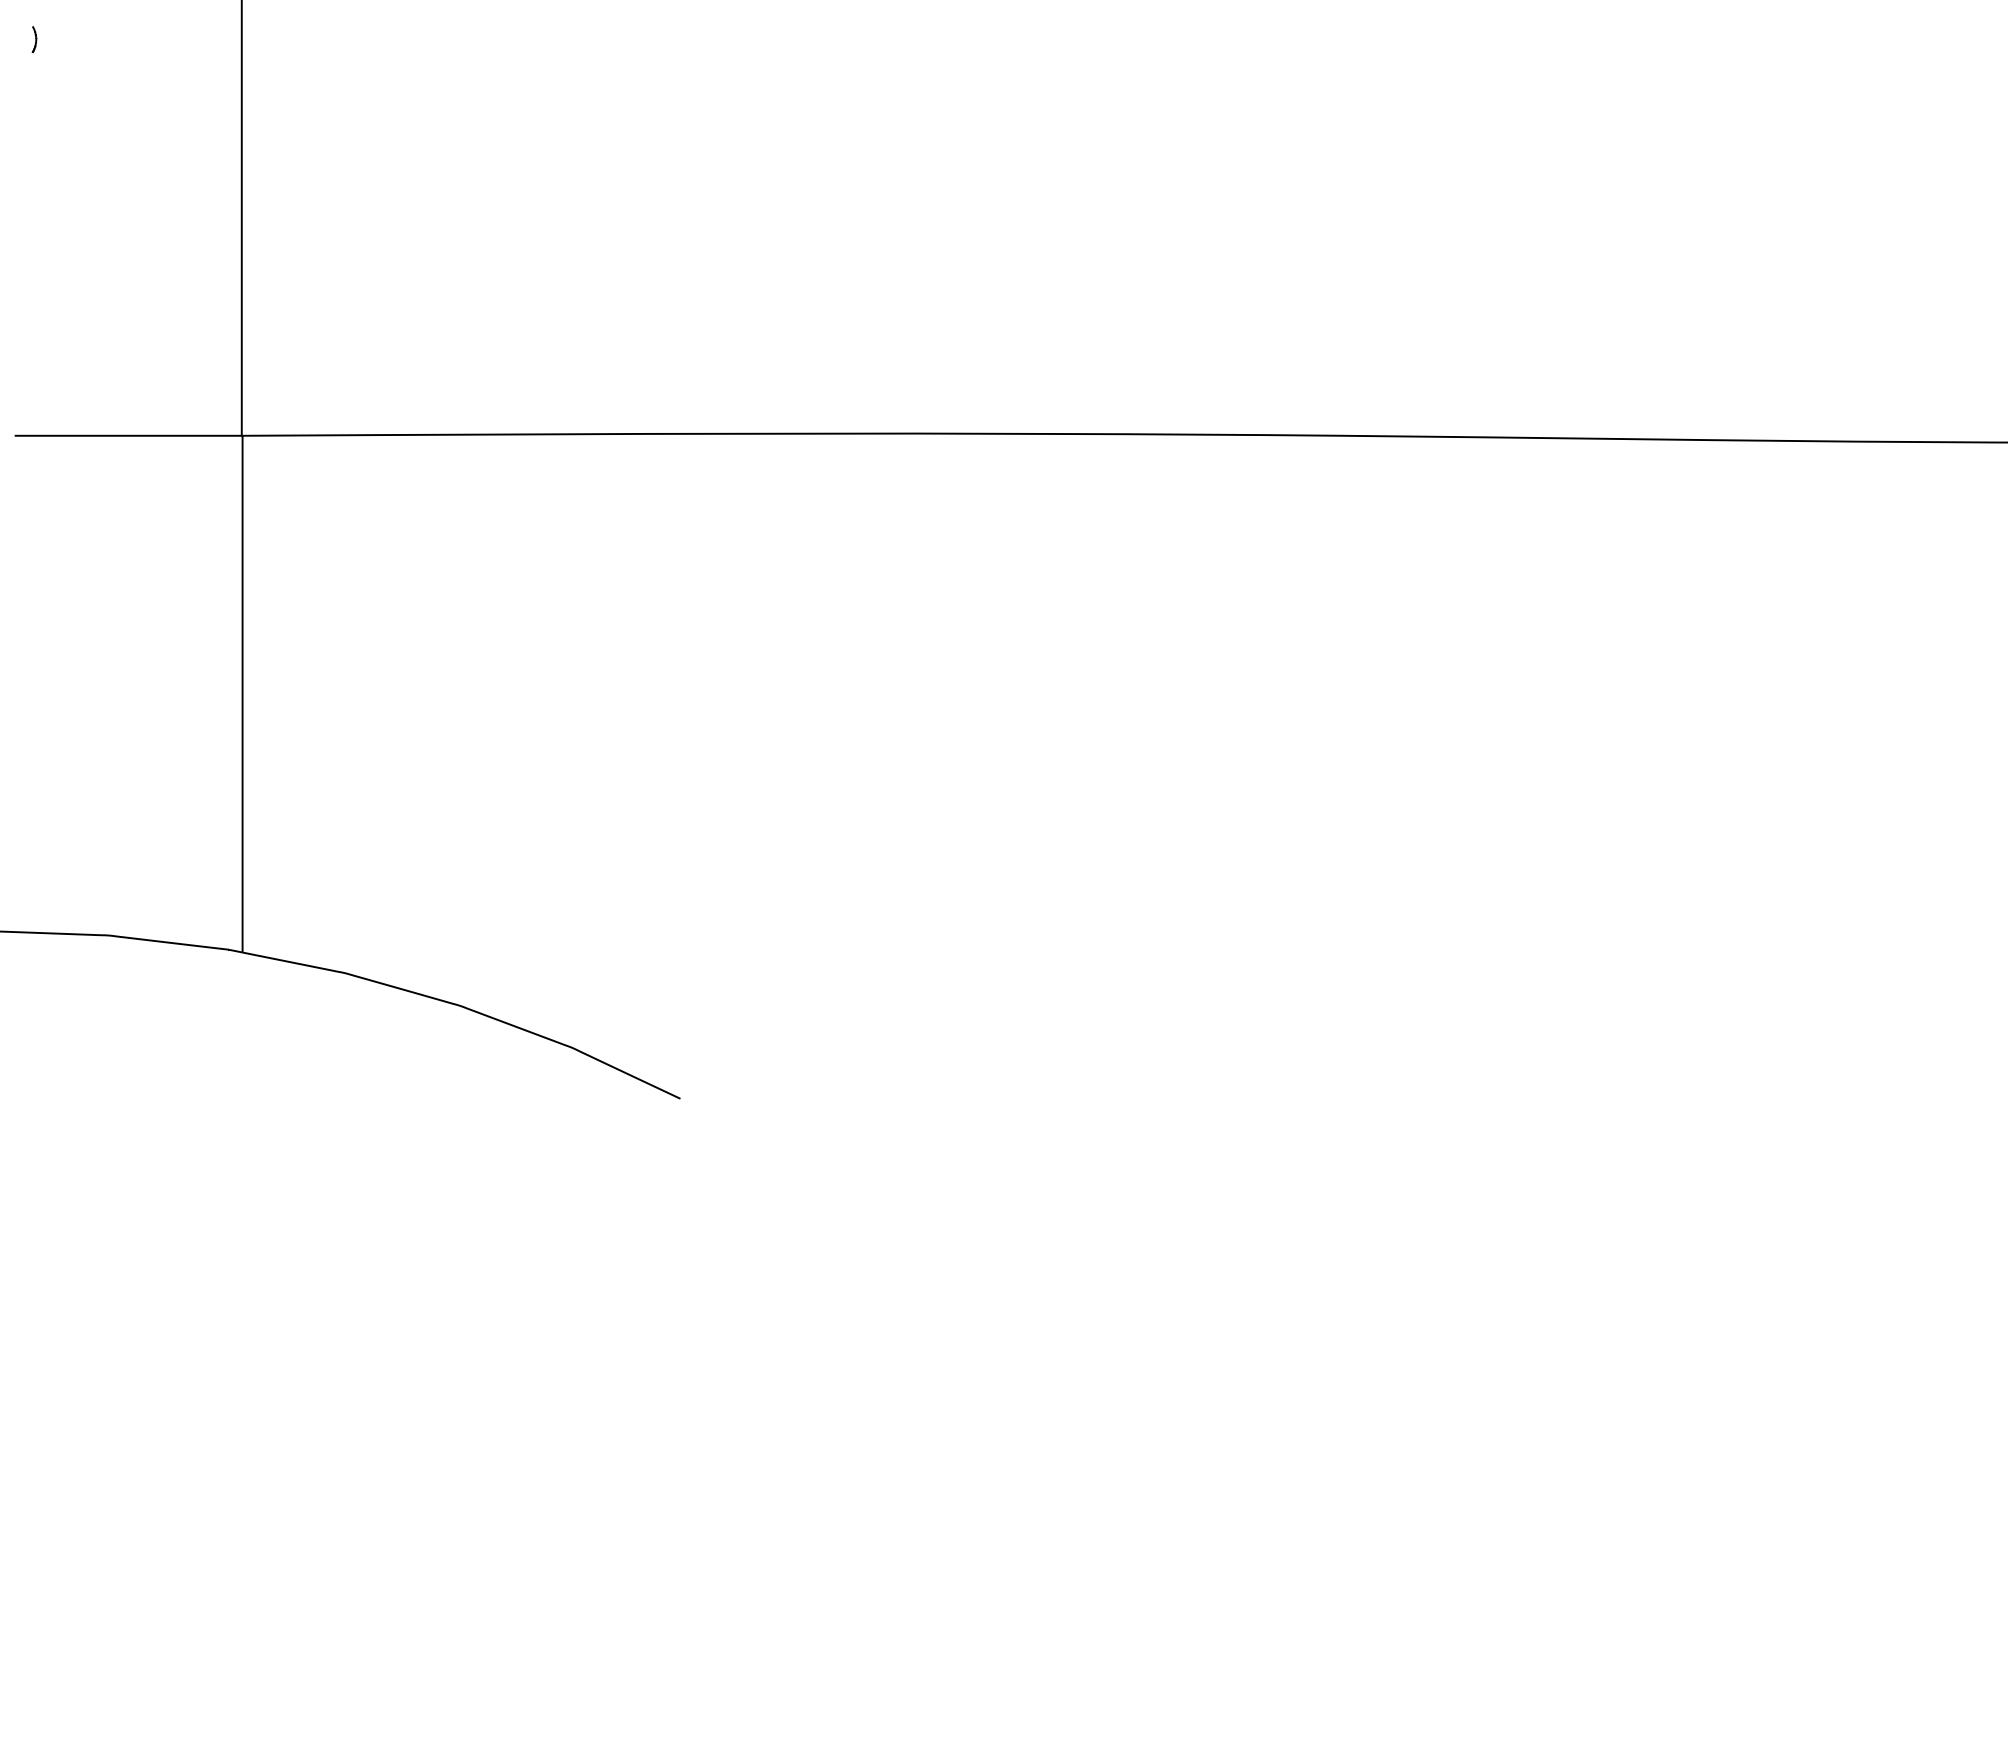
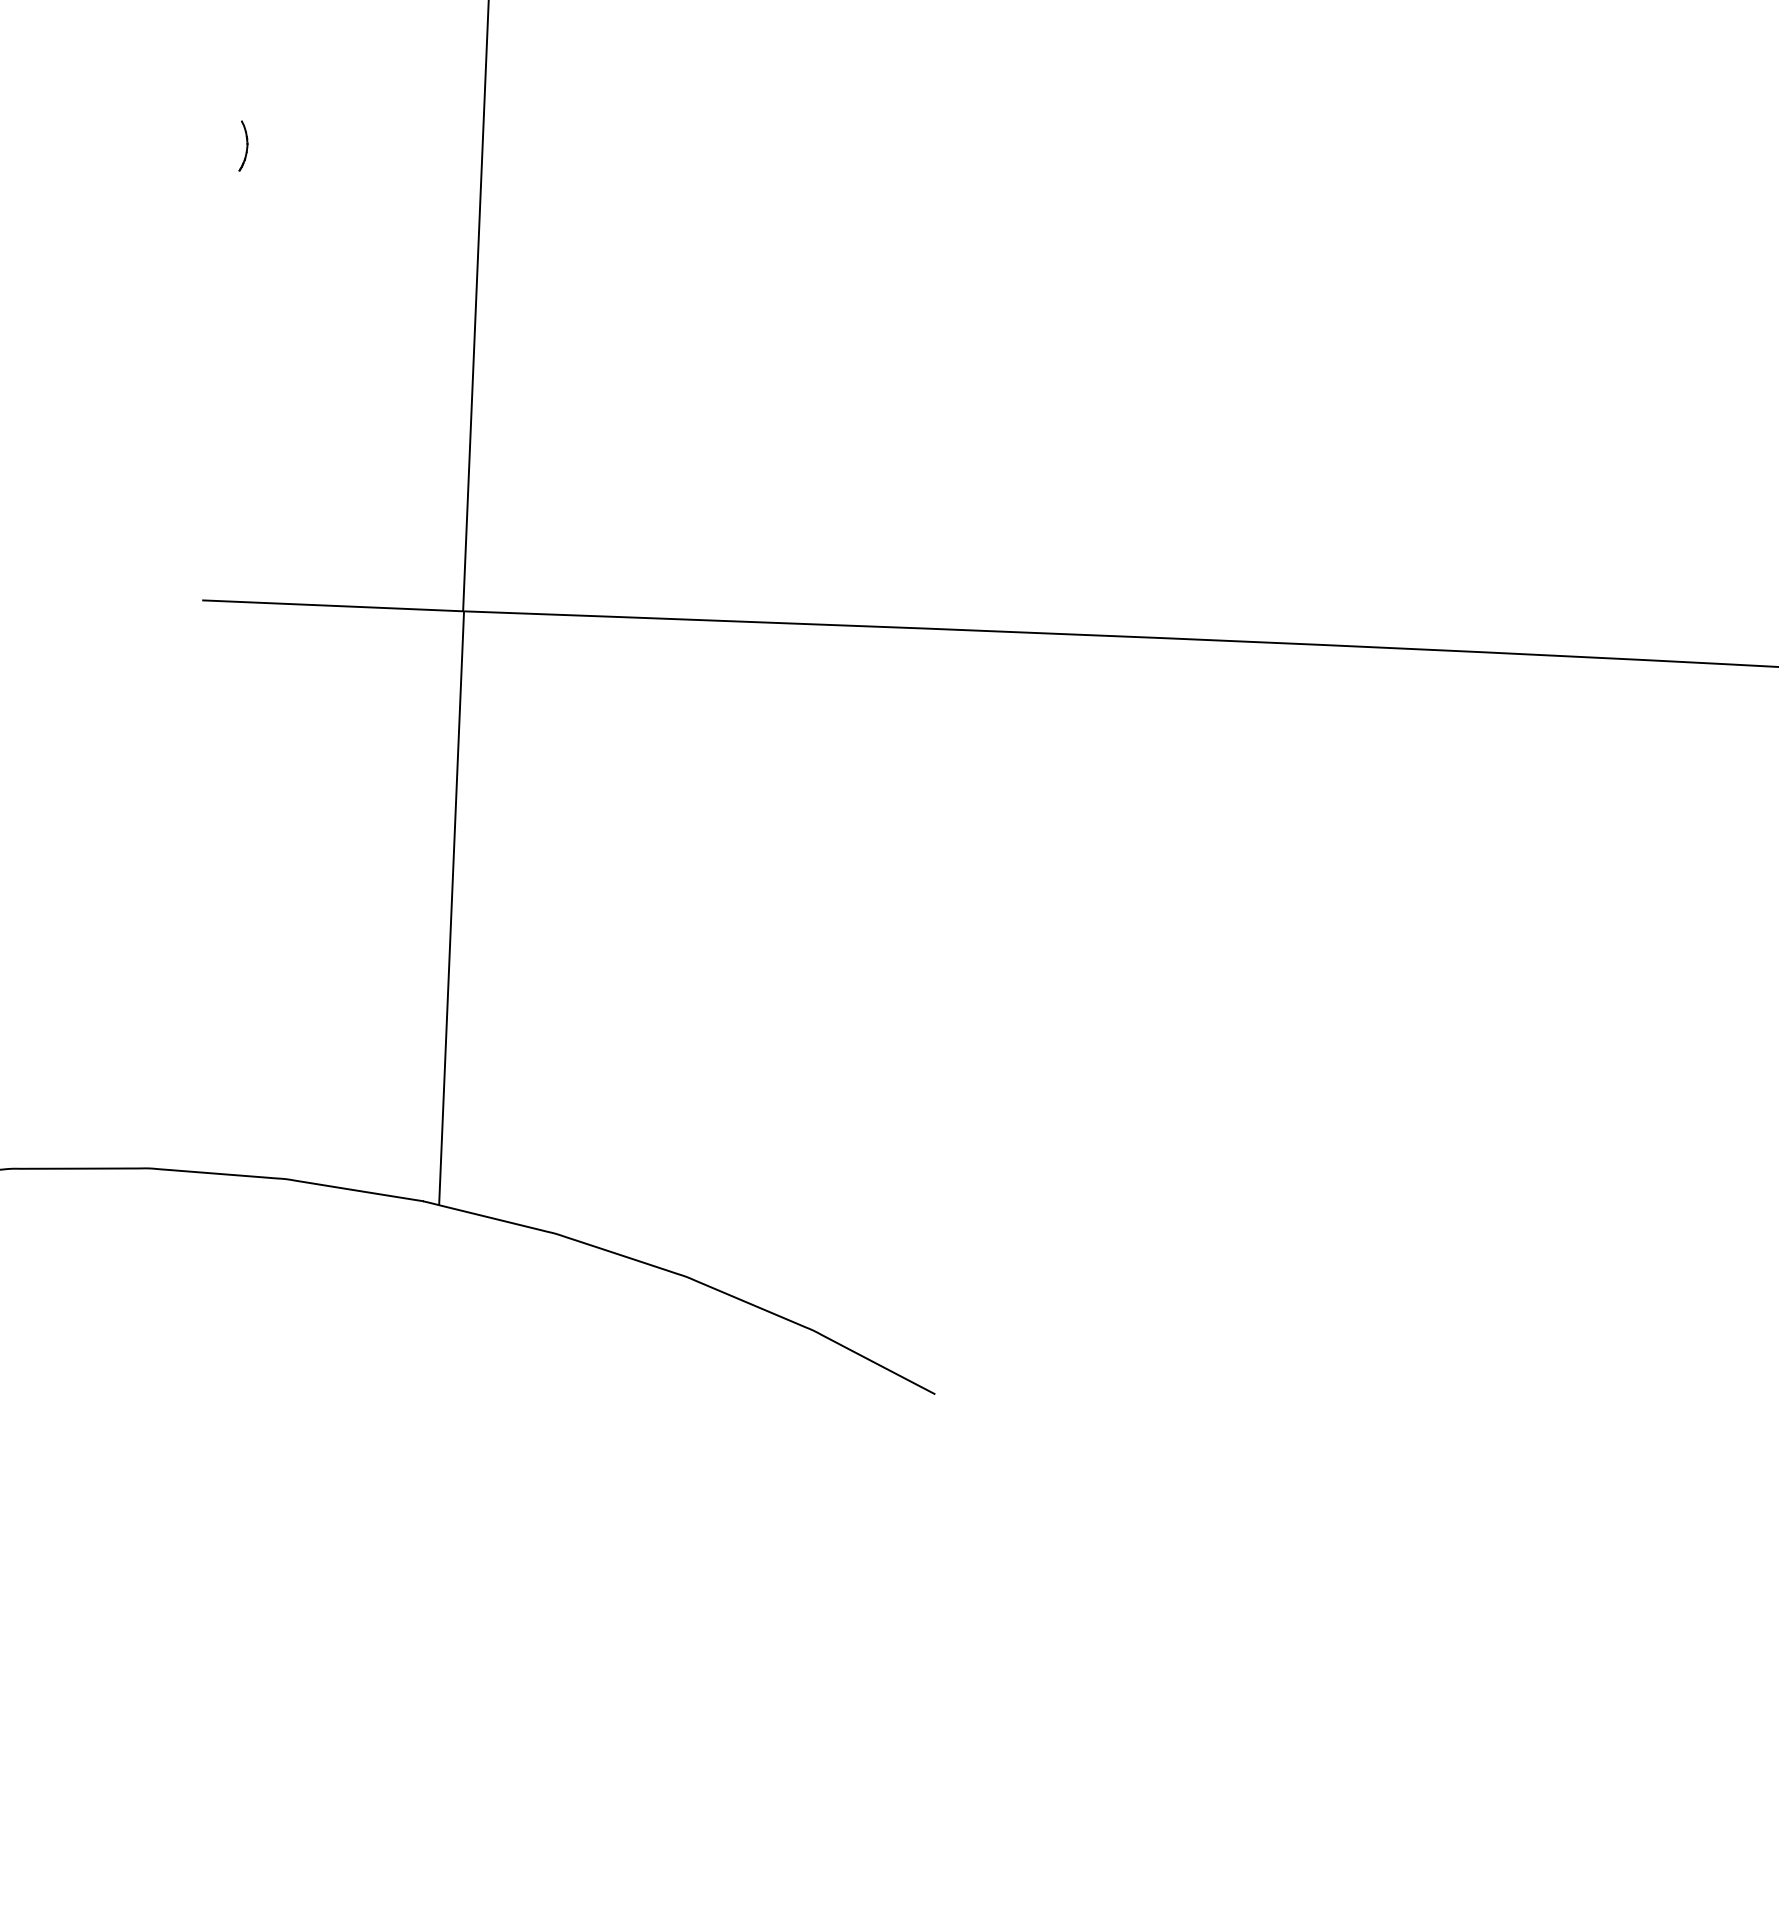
part: (34, 39) -> (244, 145), size x1.67

